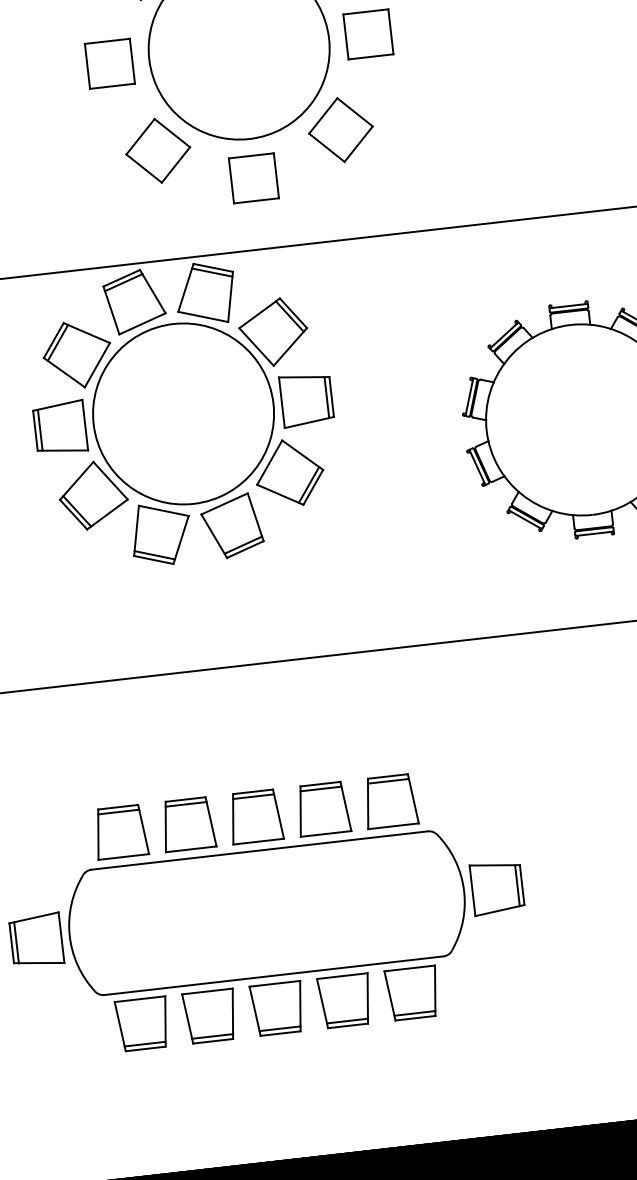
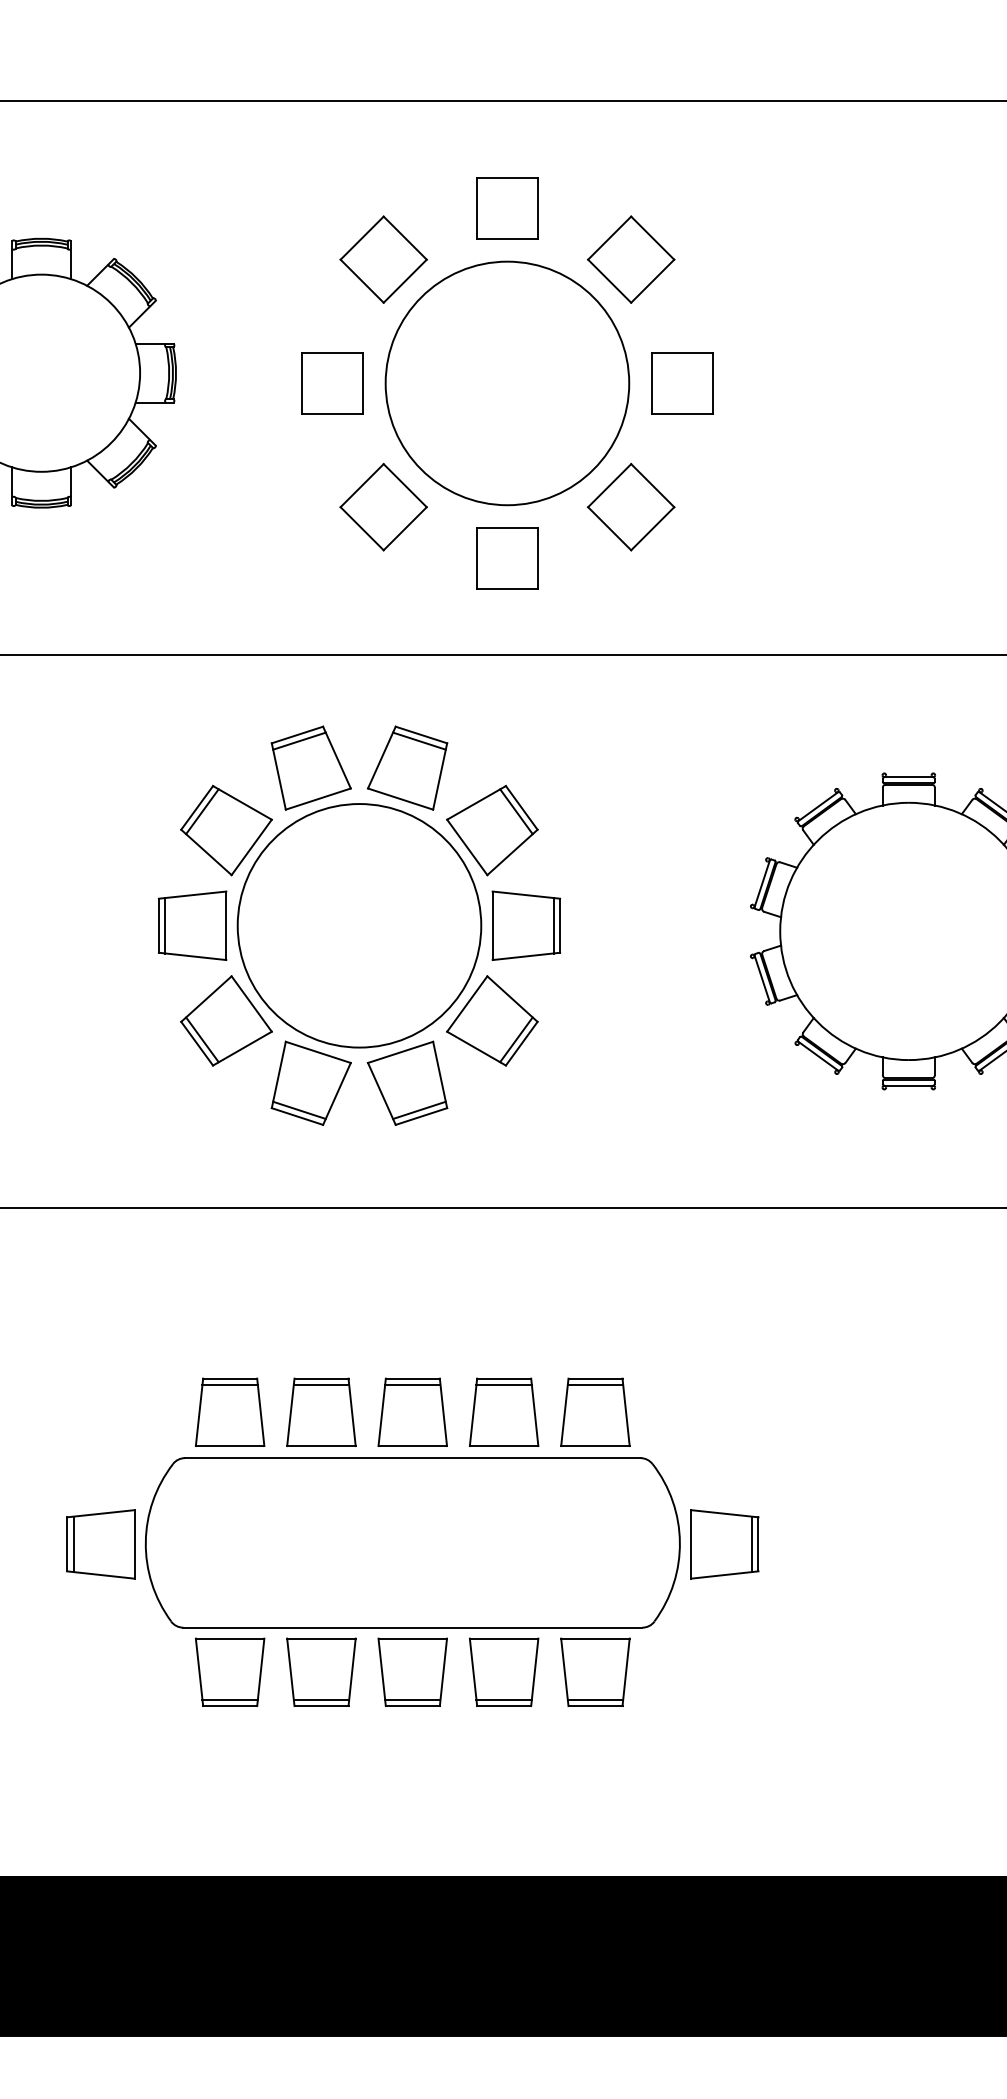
part: (183, 413) -> (359, 925), moved

